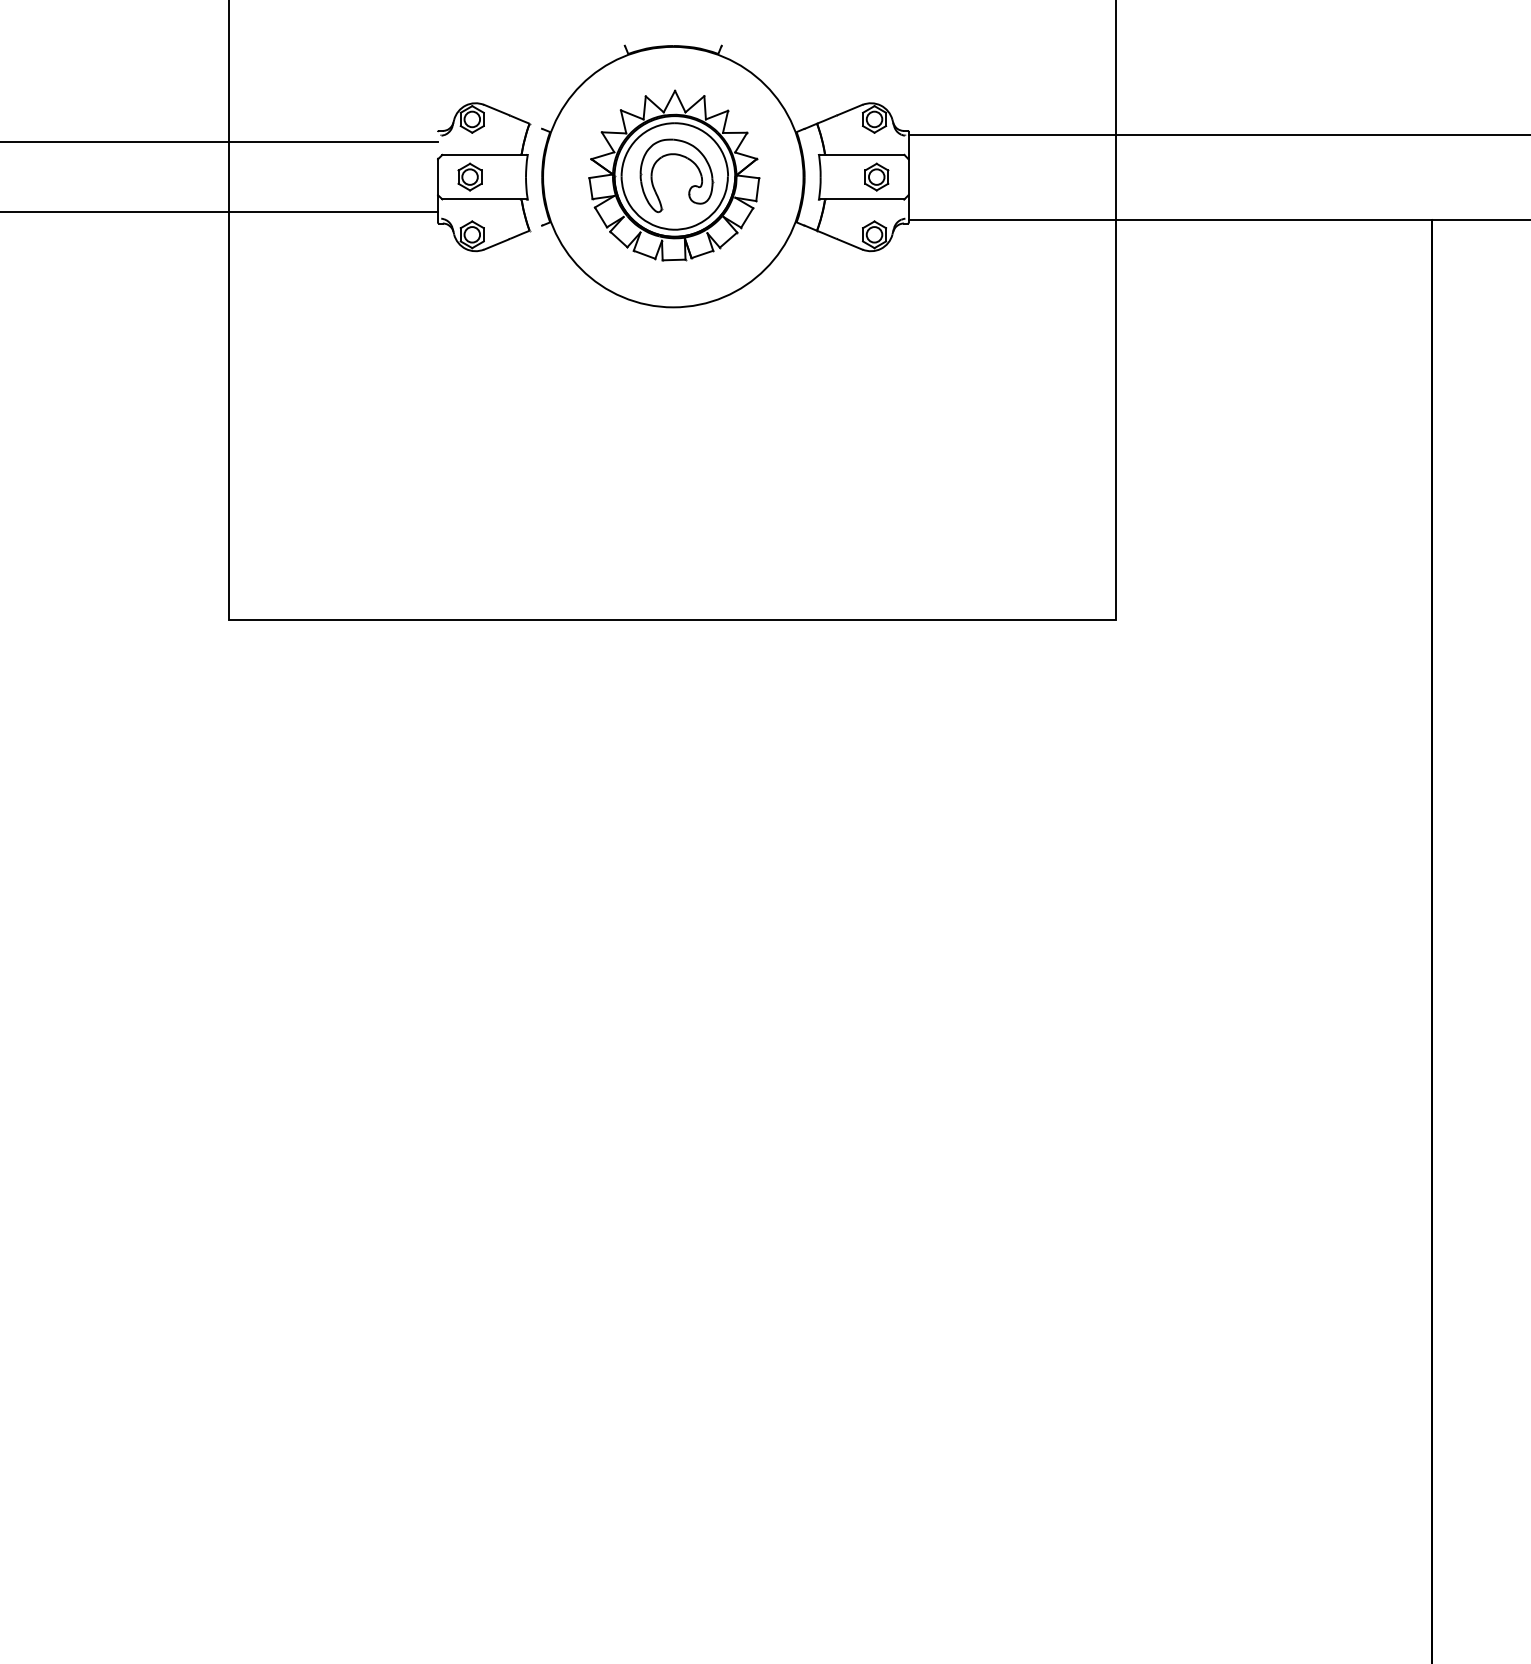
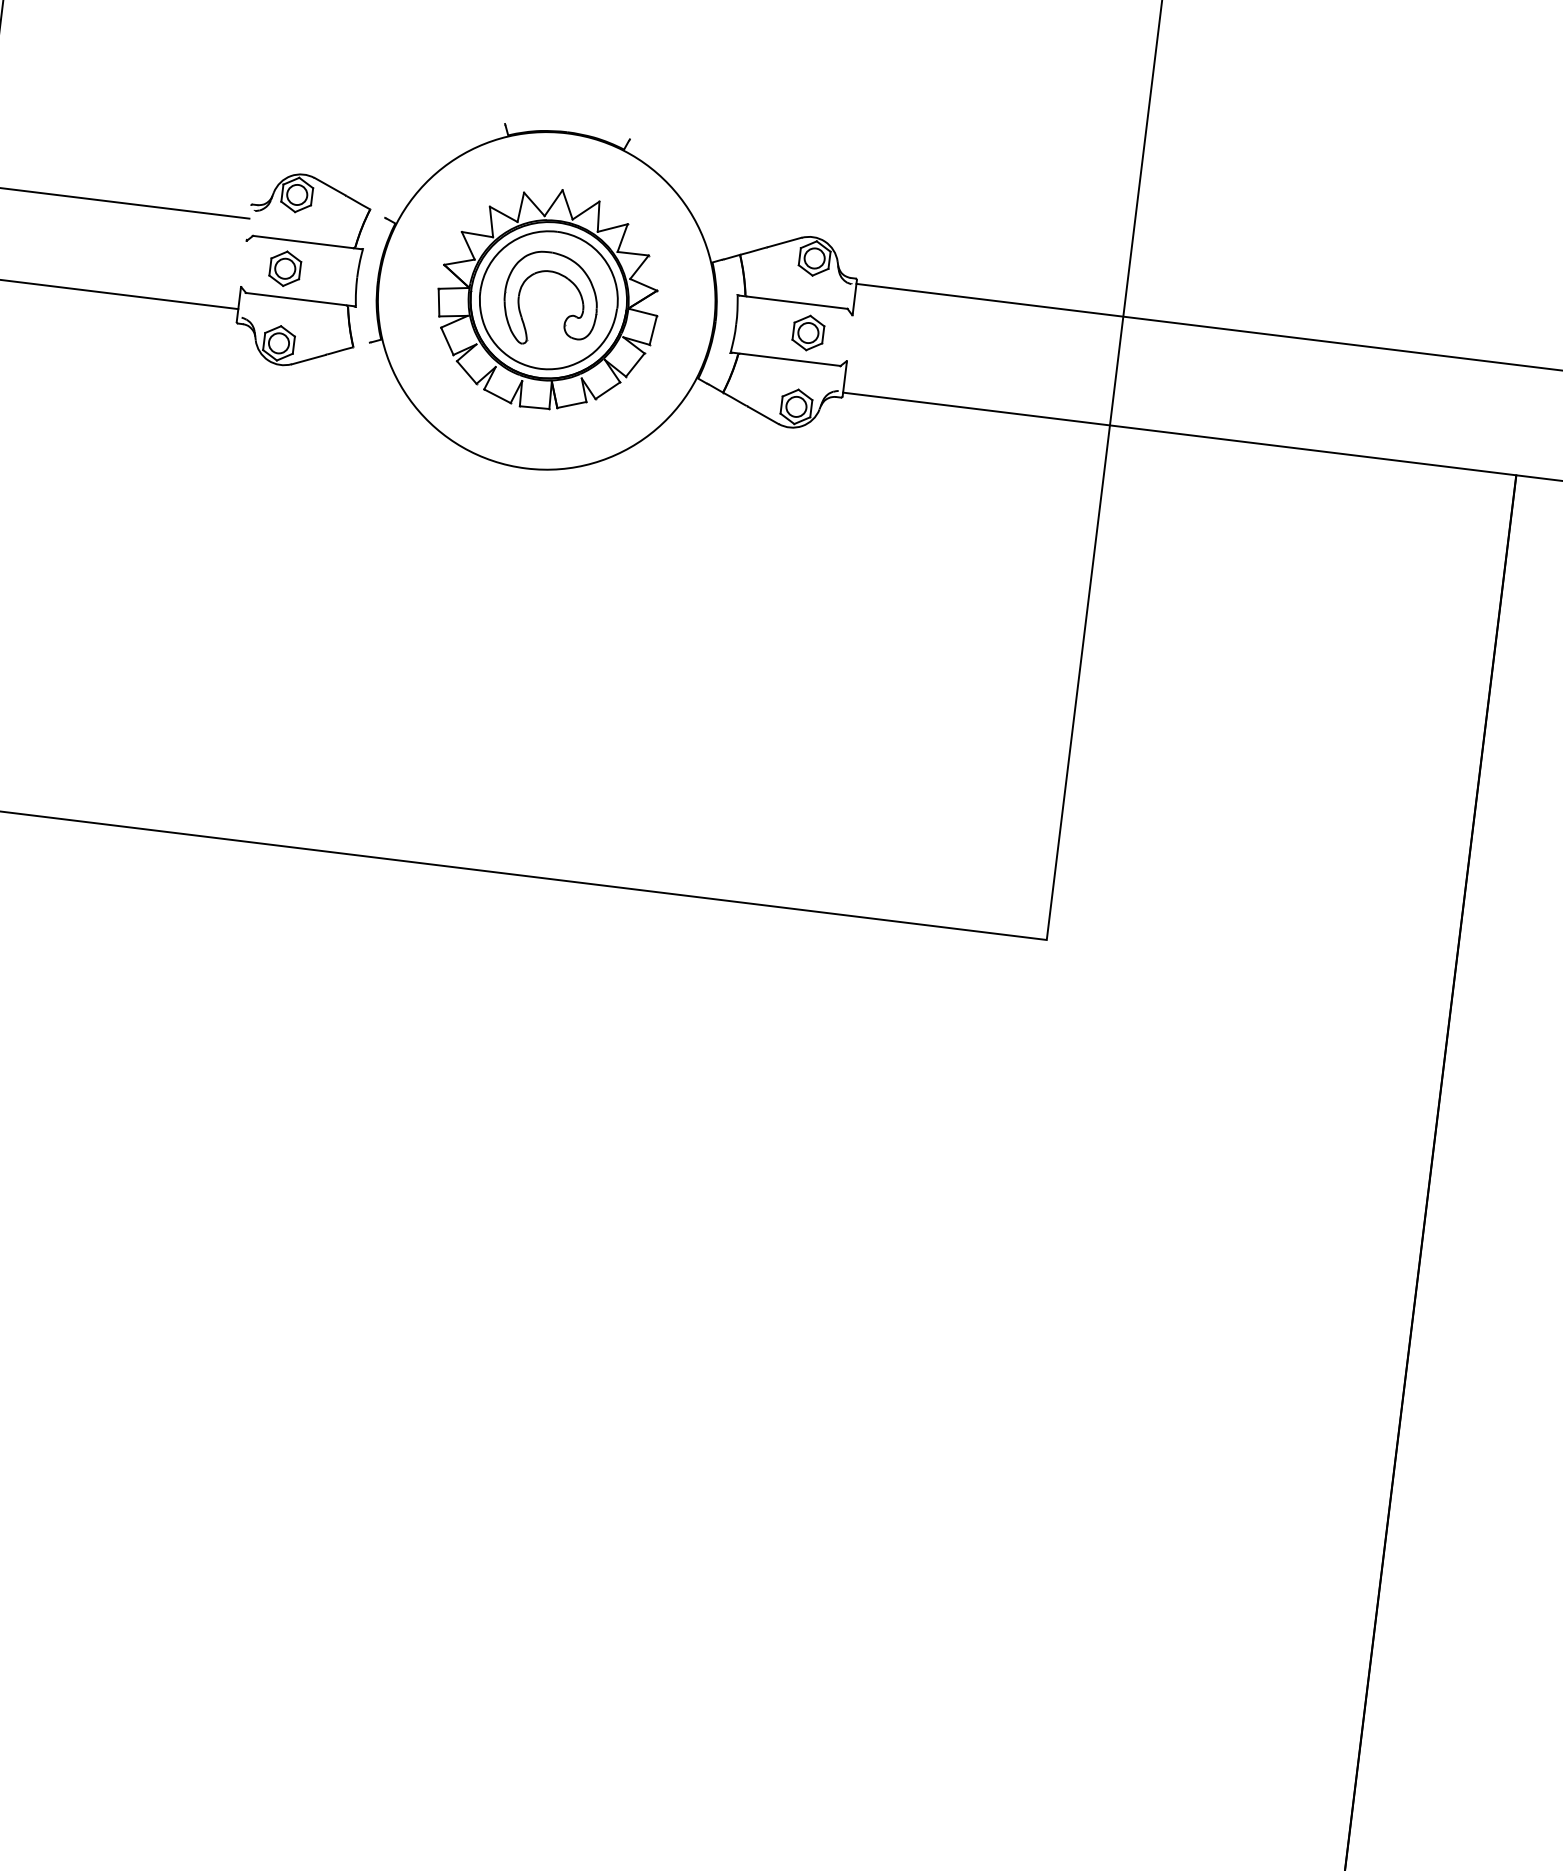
line: (437, 177) -> (243, 264), removed
line: (908, 177) -> (849, 338), removed

